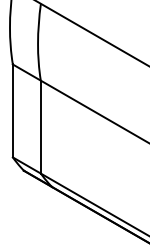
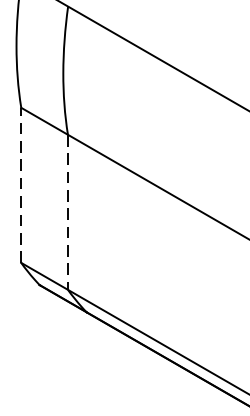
line: (12, 110) -> (20, 184), solid -> dashed
line: (40, 127) -> (67, 213), solid -> dashed

